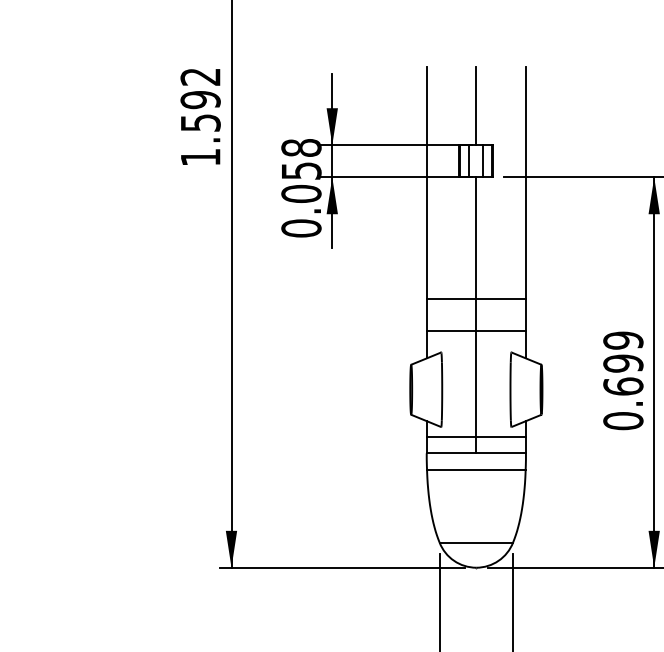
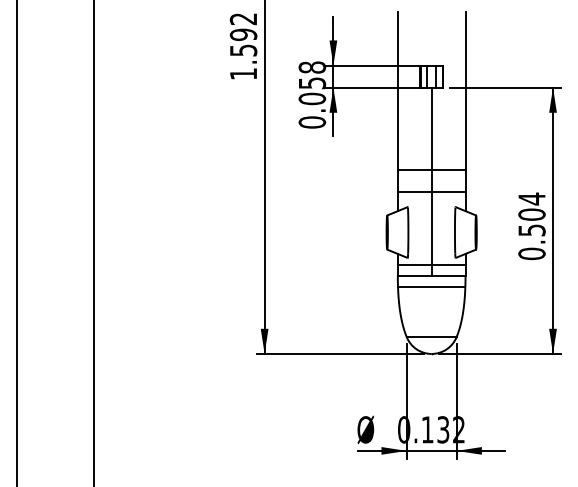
line: (476, 105) -> (431, 38), removed
text: (622, 363) -> (531, 214), 0.699 -> 0.504

